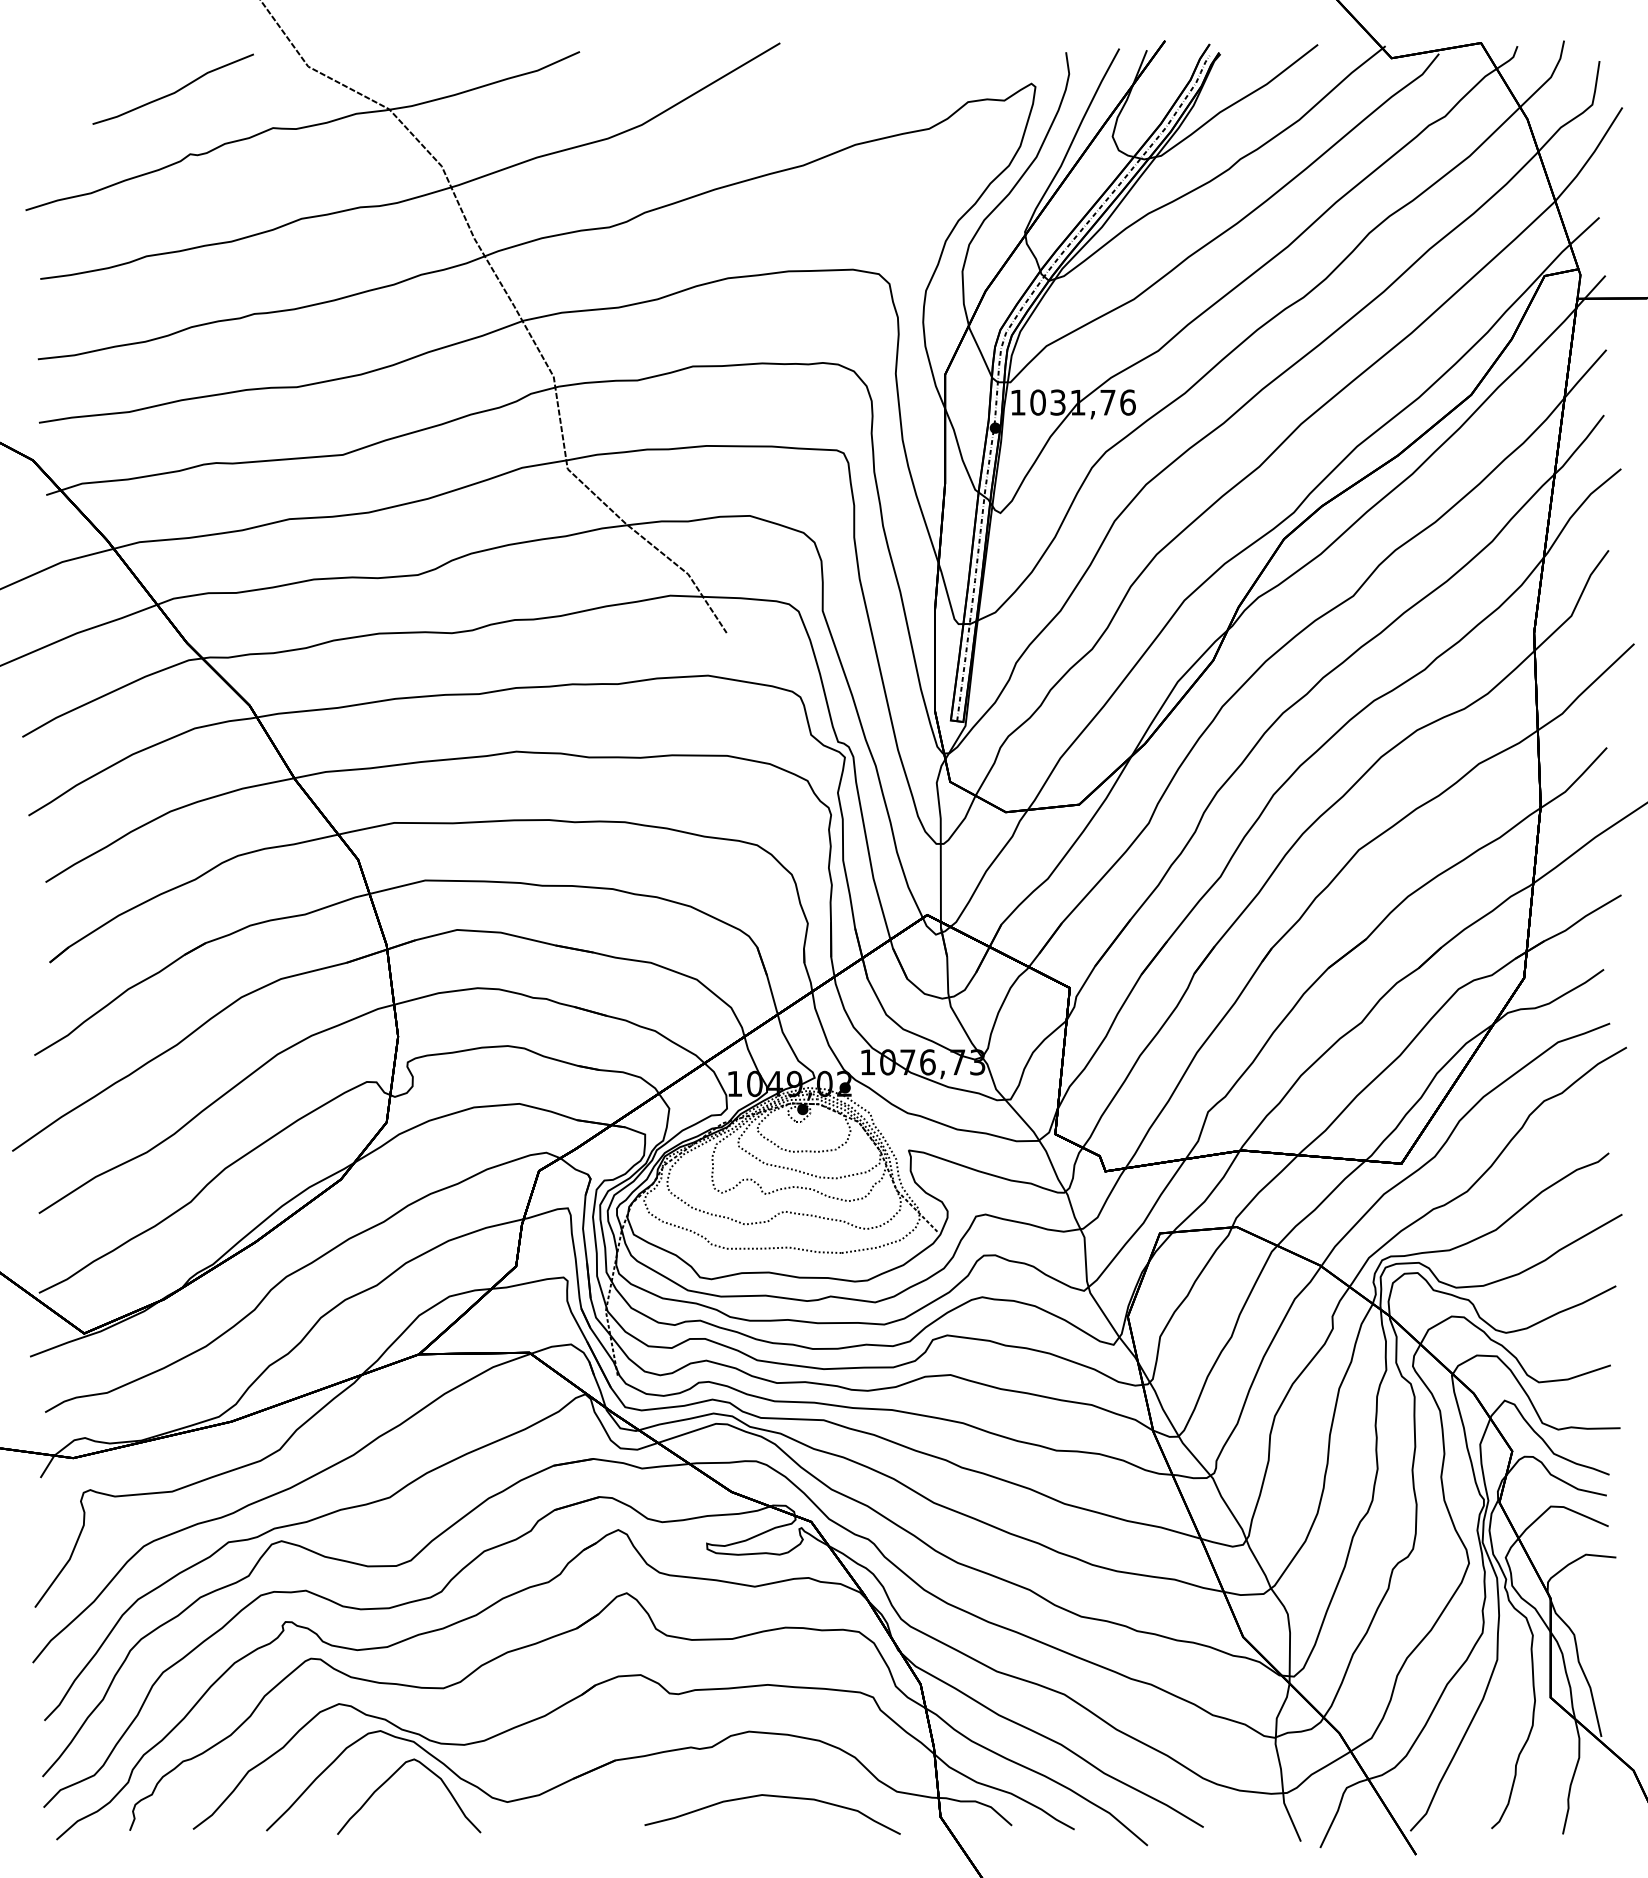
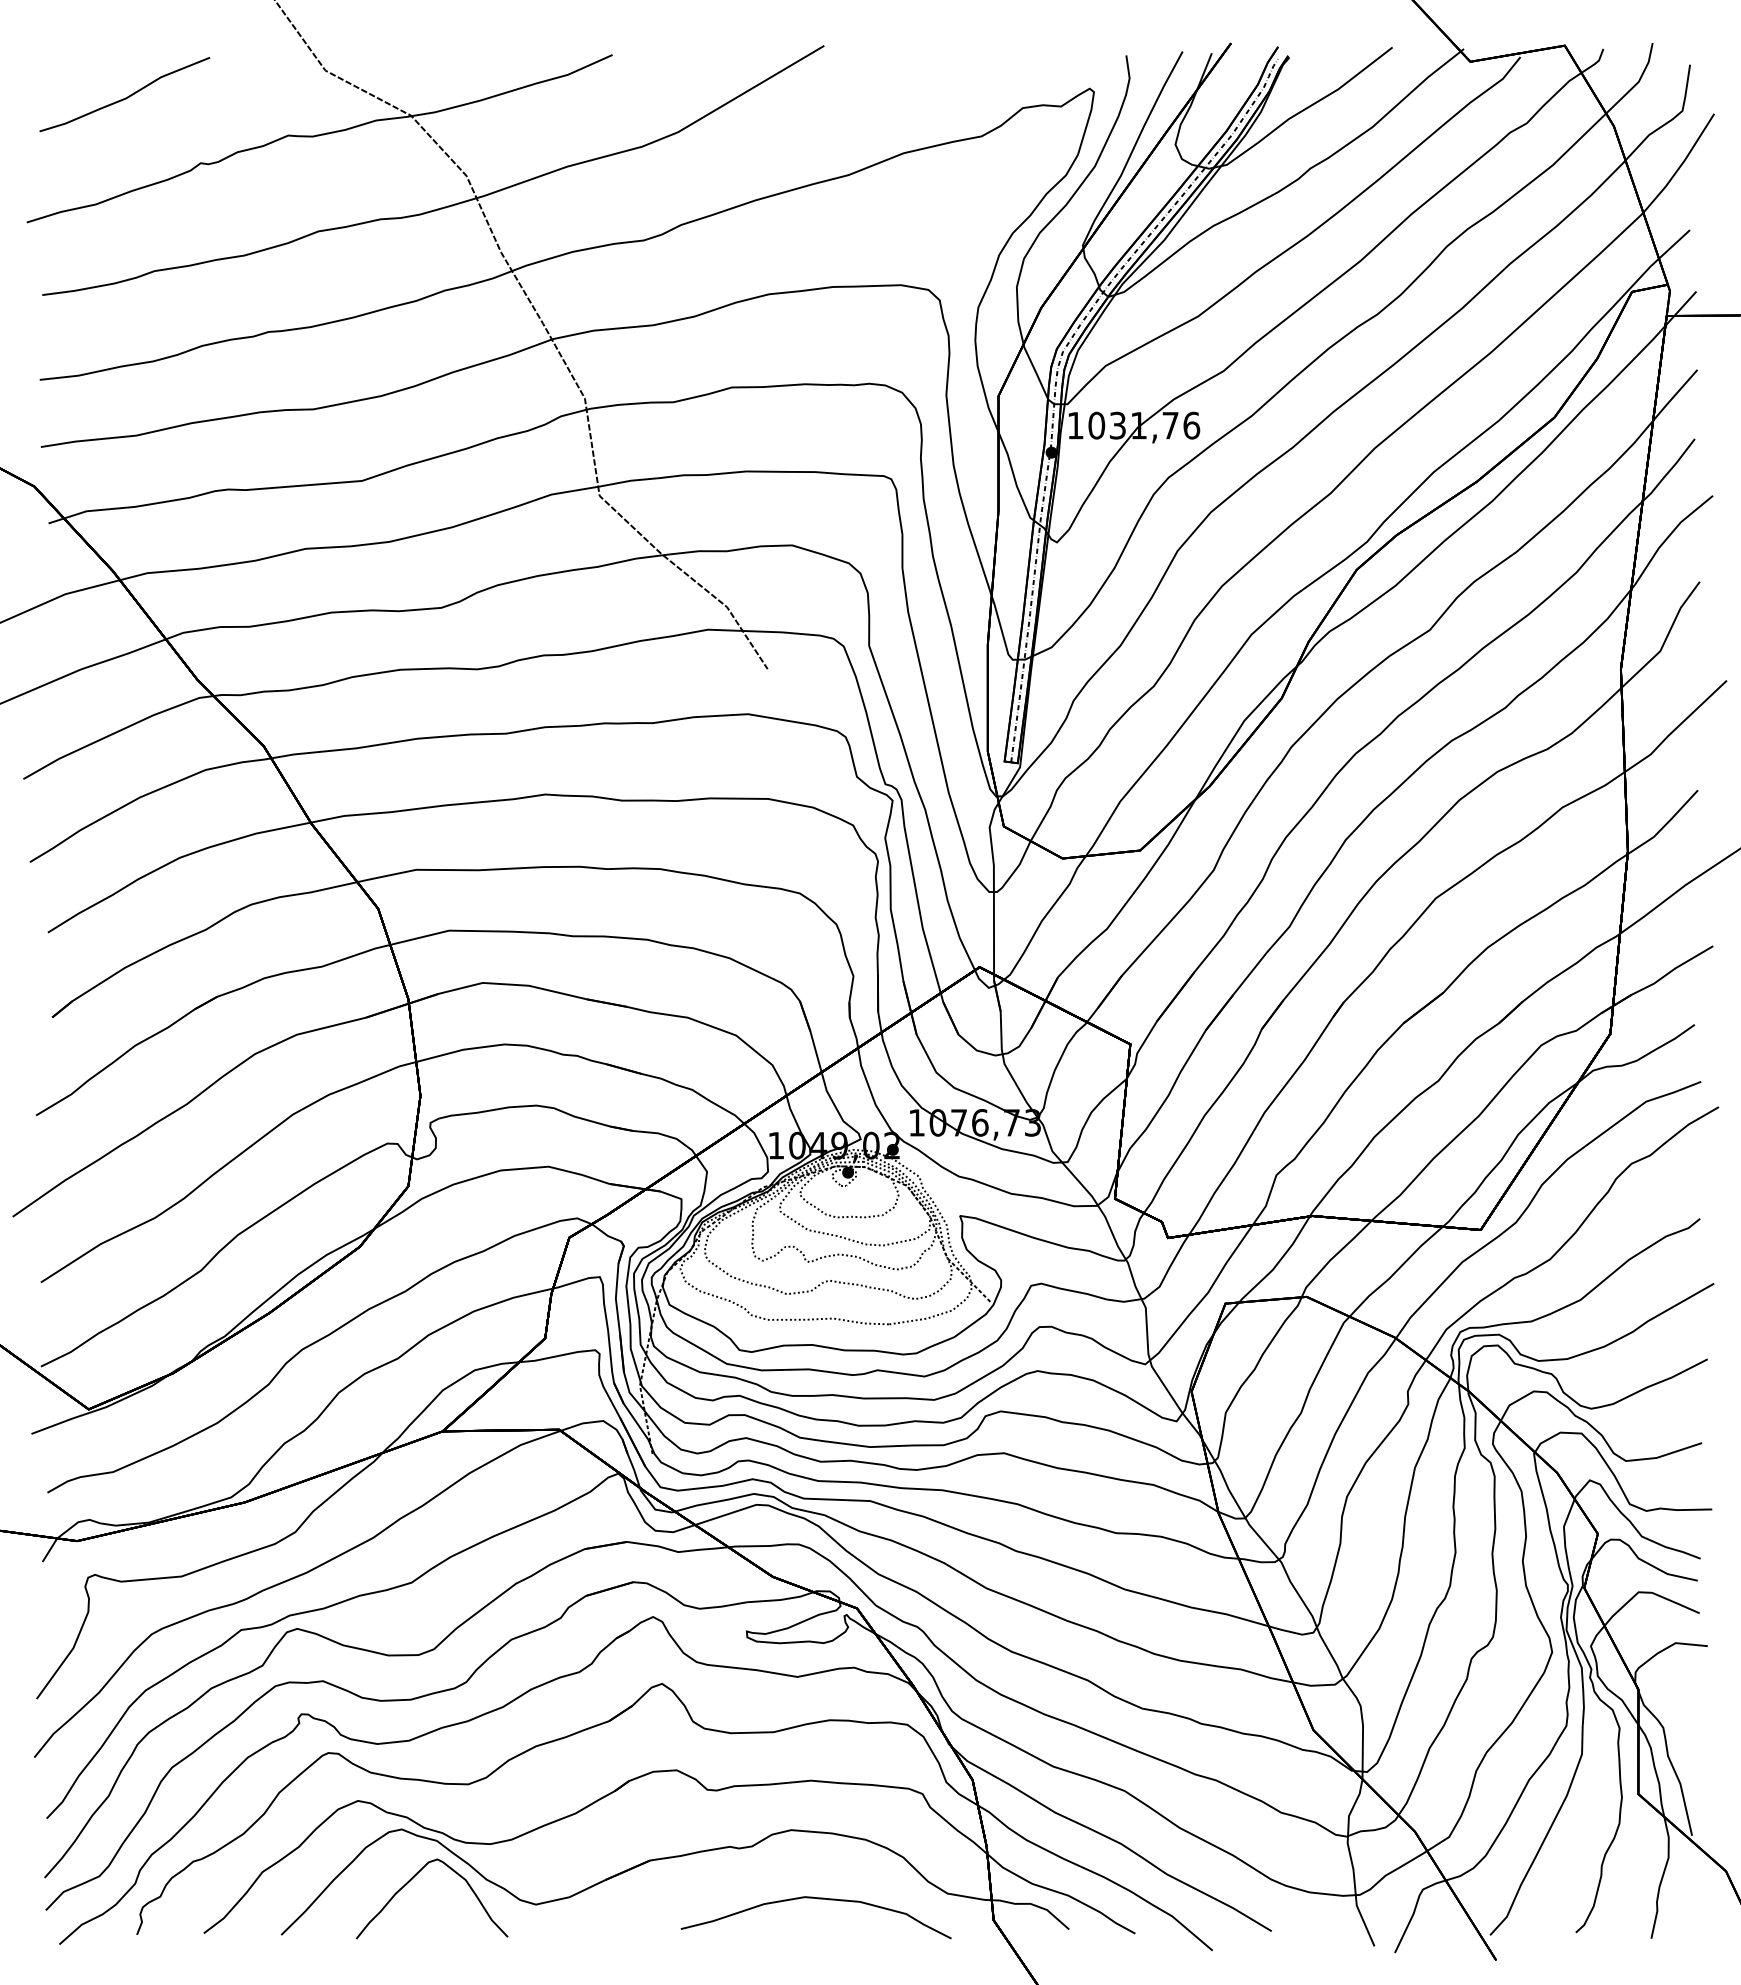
curve: (173, 92) -> (125, 97), moved

